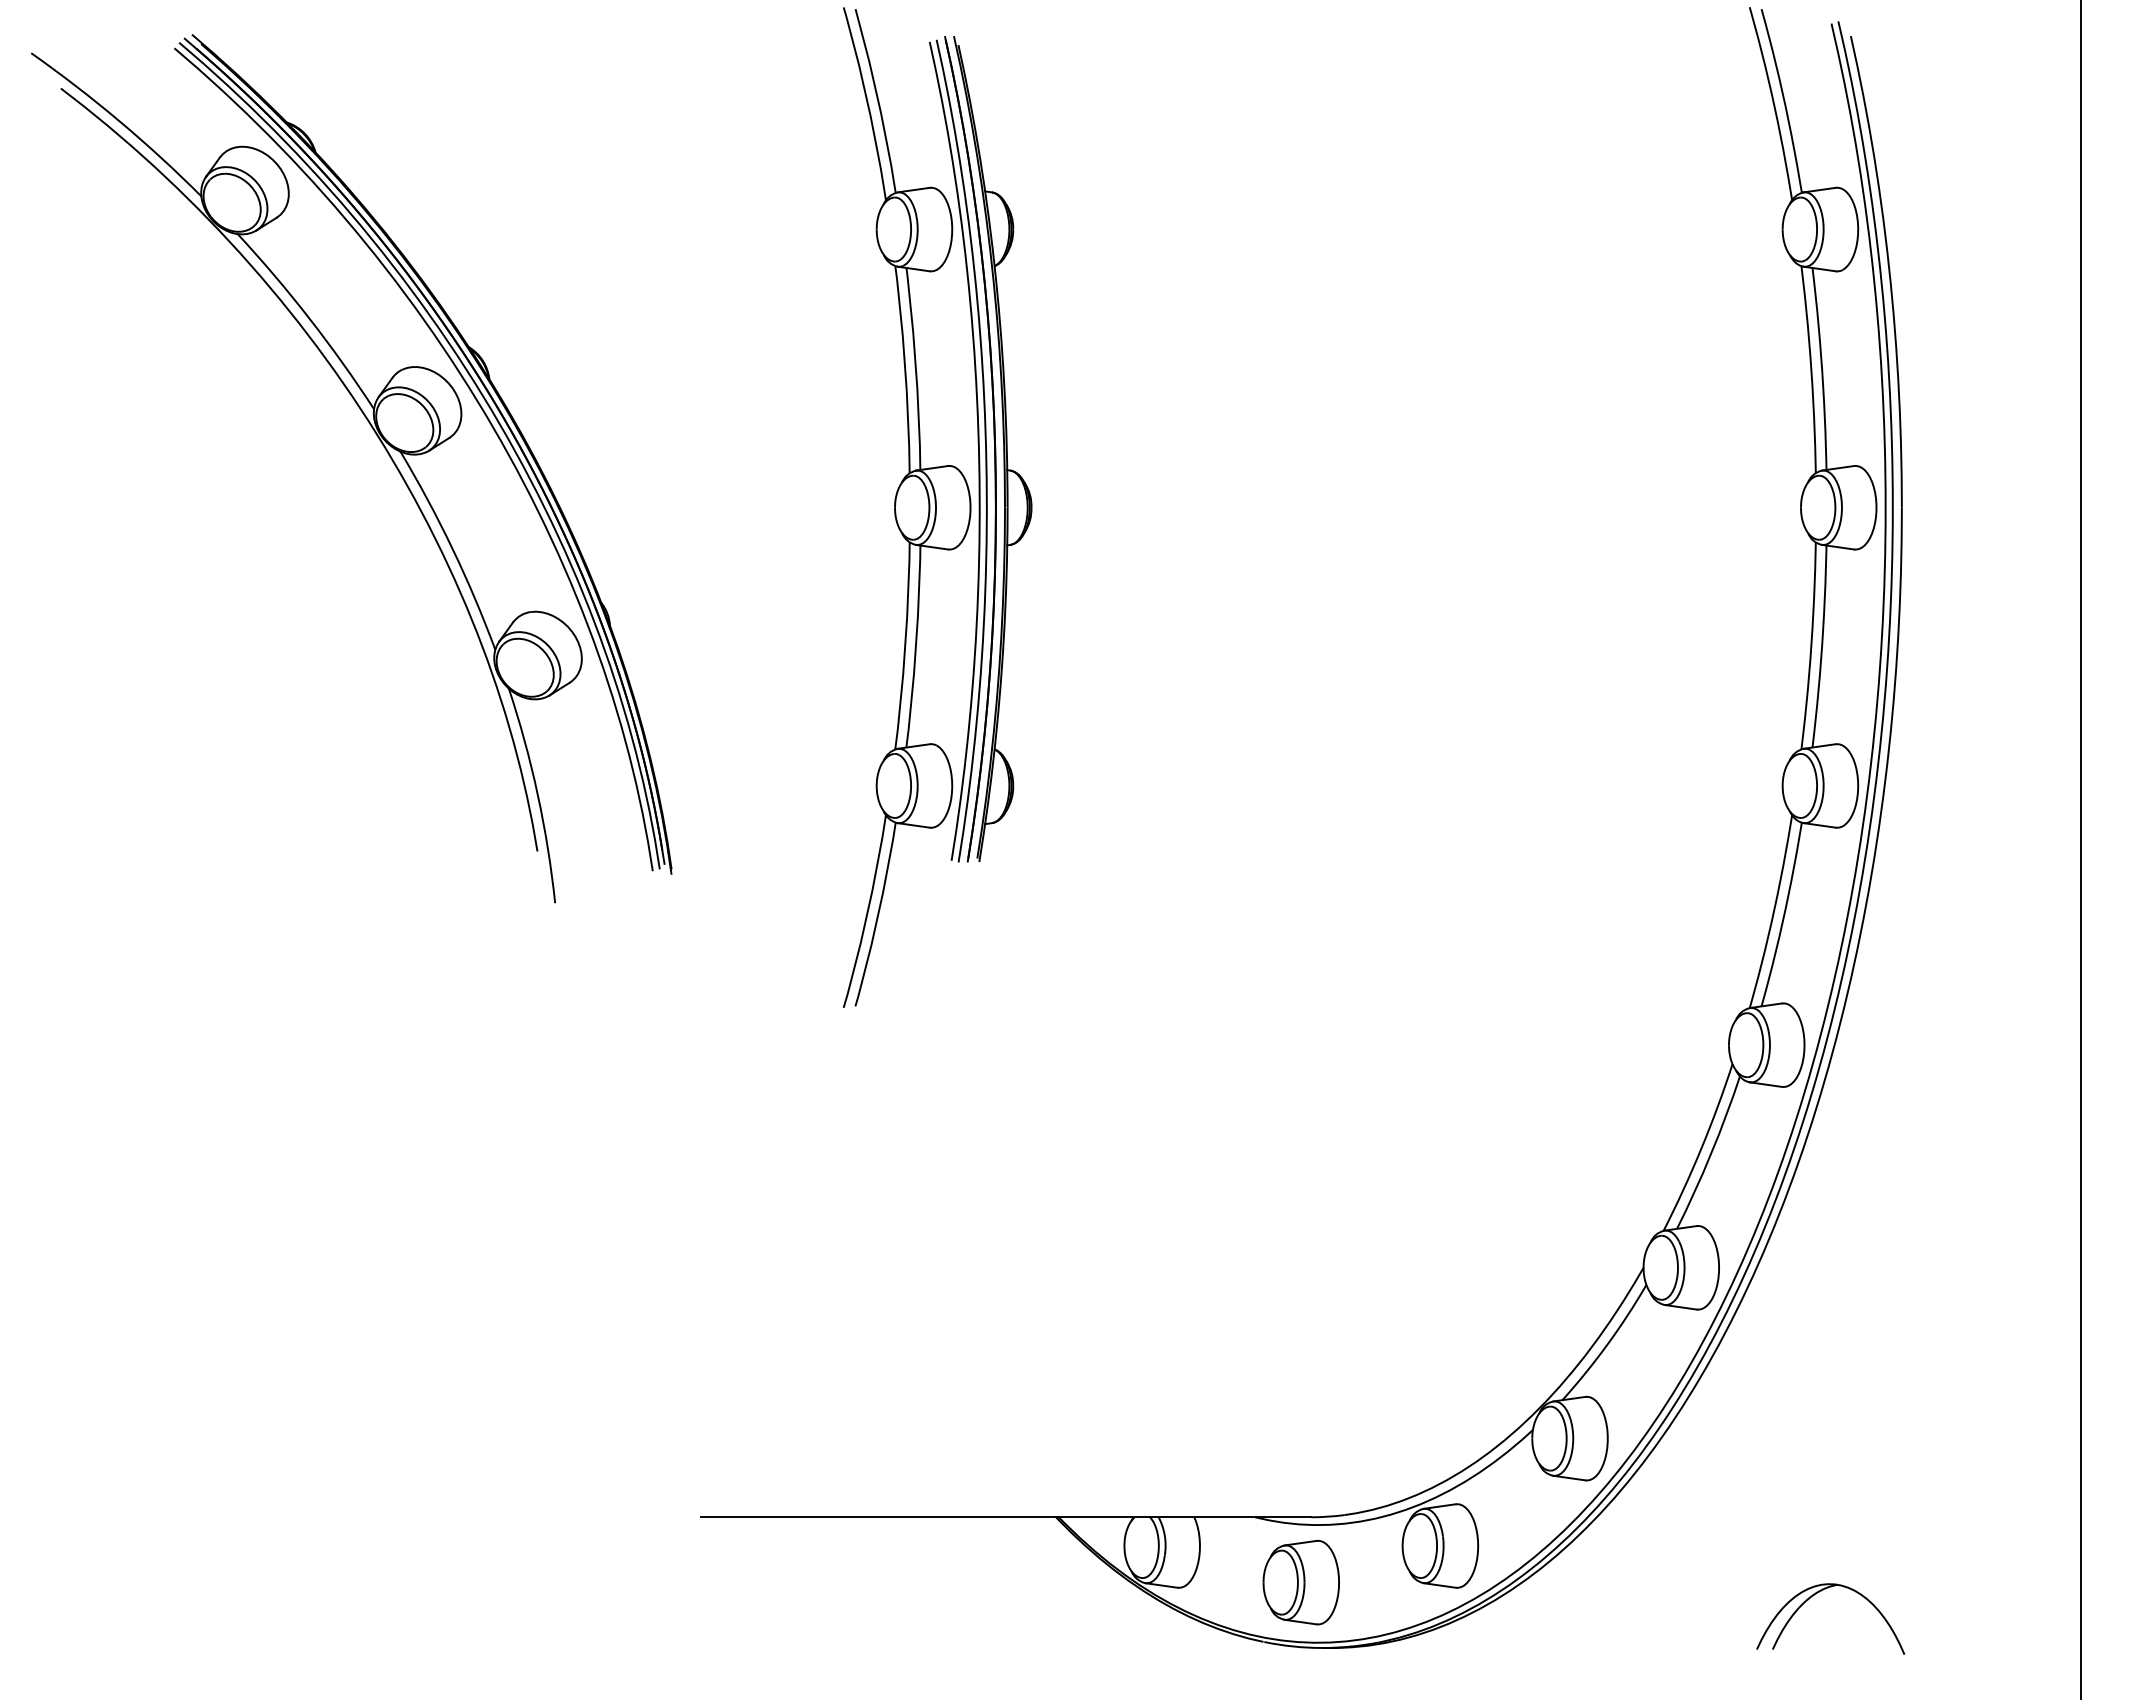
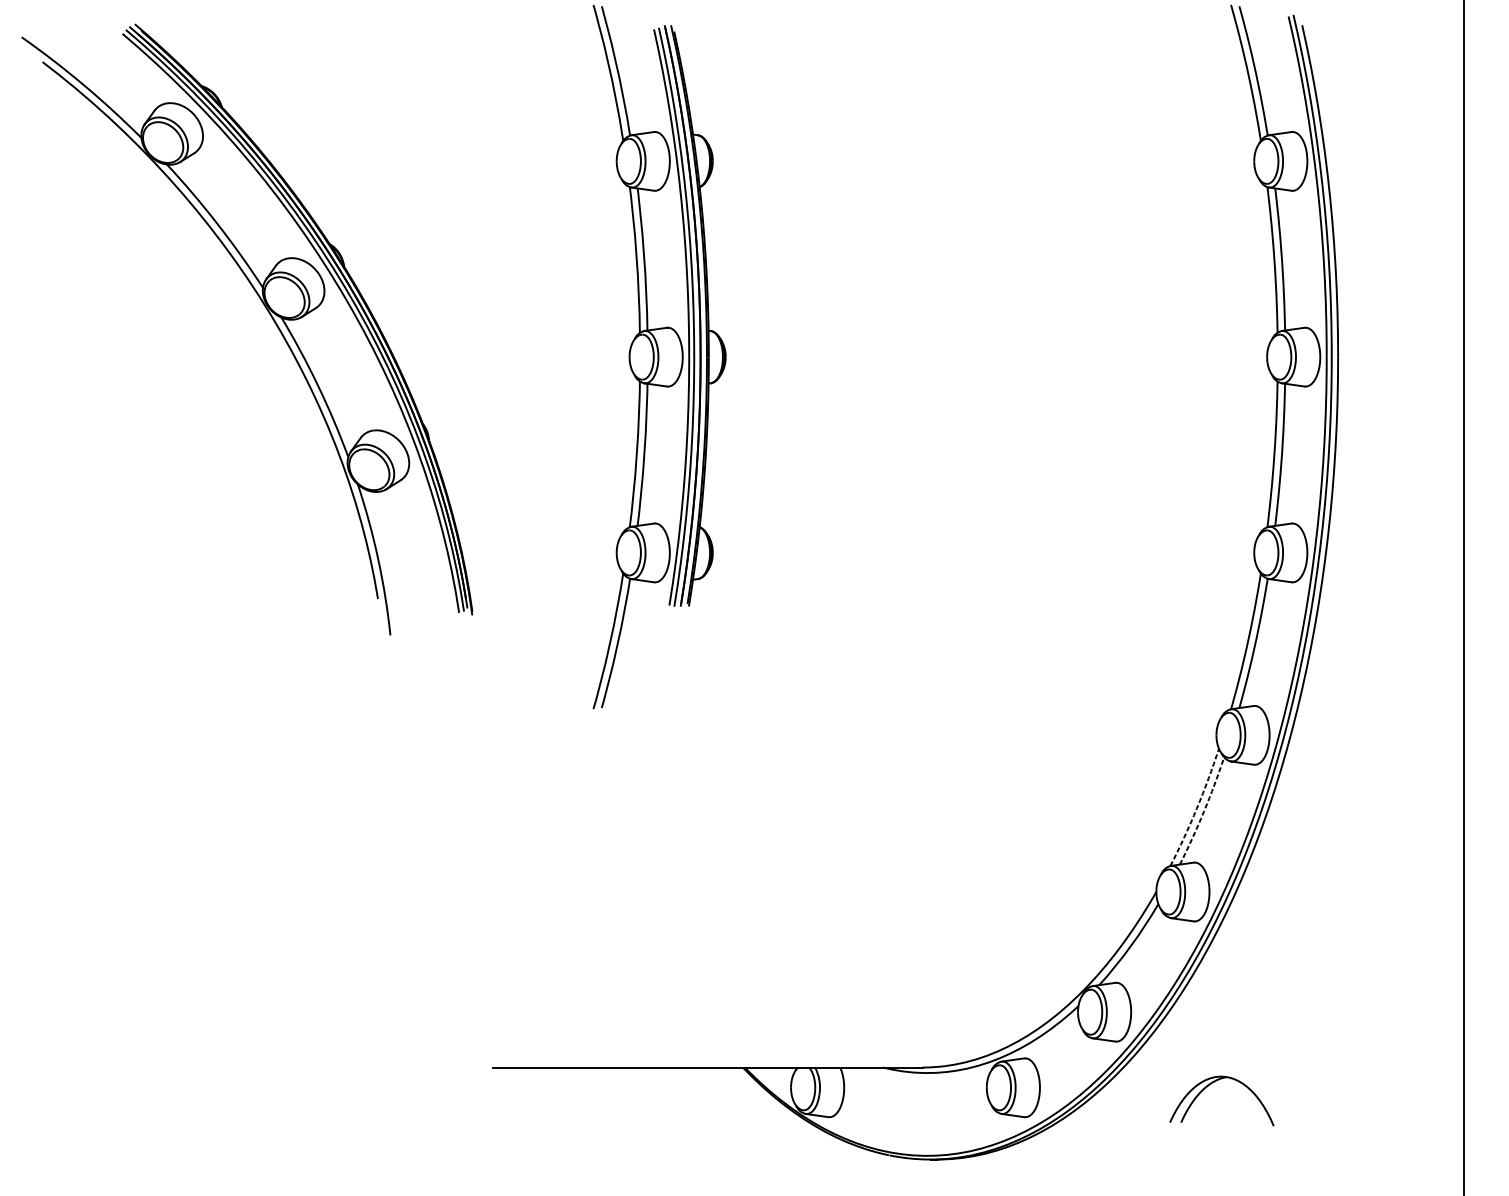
arc: (1701, 1148) -> (1197, 808), solid -> dashed
arc: (1711, 1153) -> (1204, 811), solid -> dashed
part: (1300, 1582) -> (914, 1113), removed
part: (1816, 1594) -> (1211, 1083), moved

